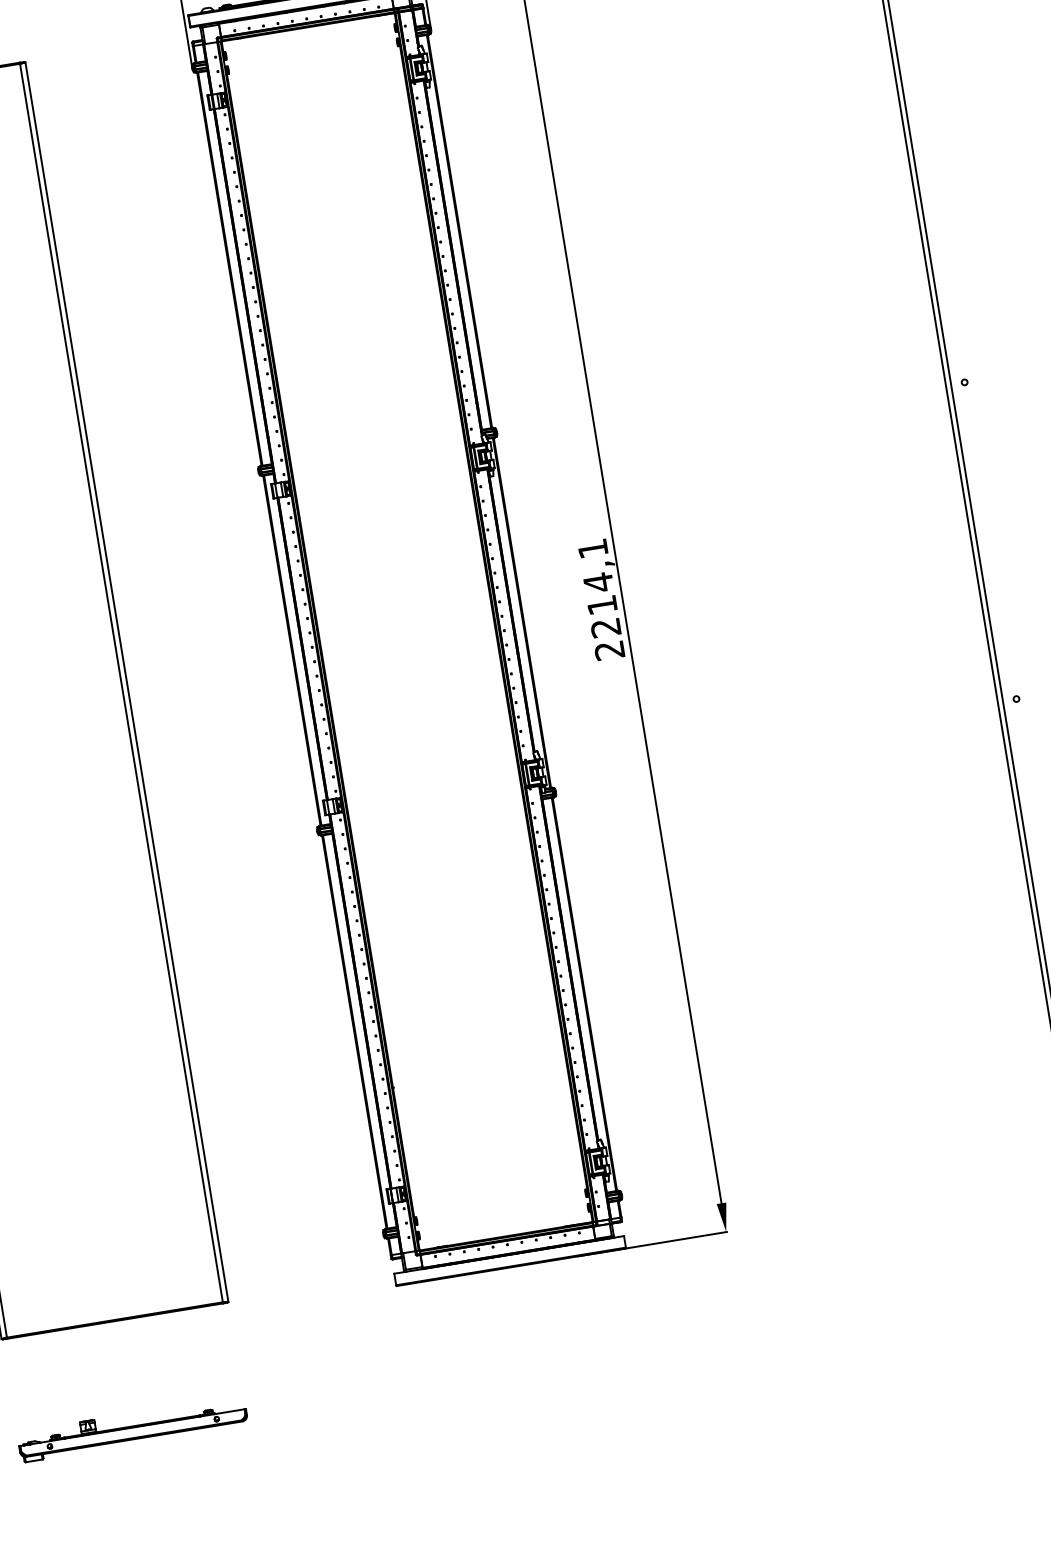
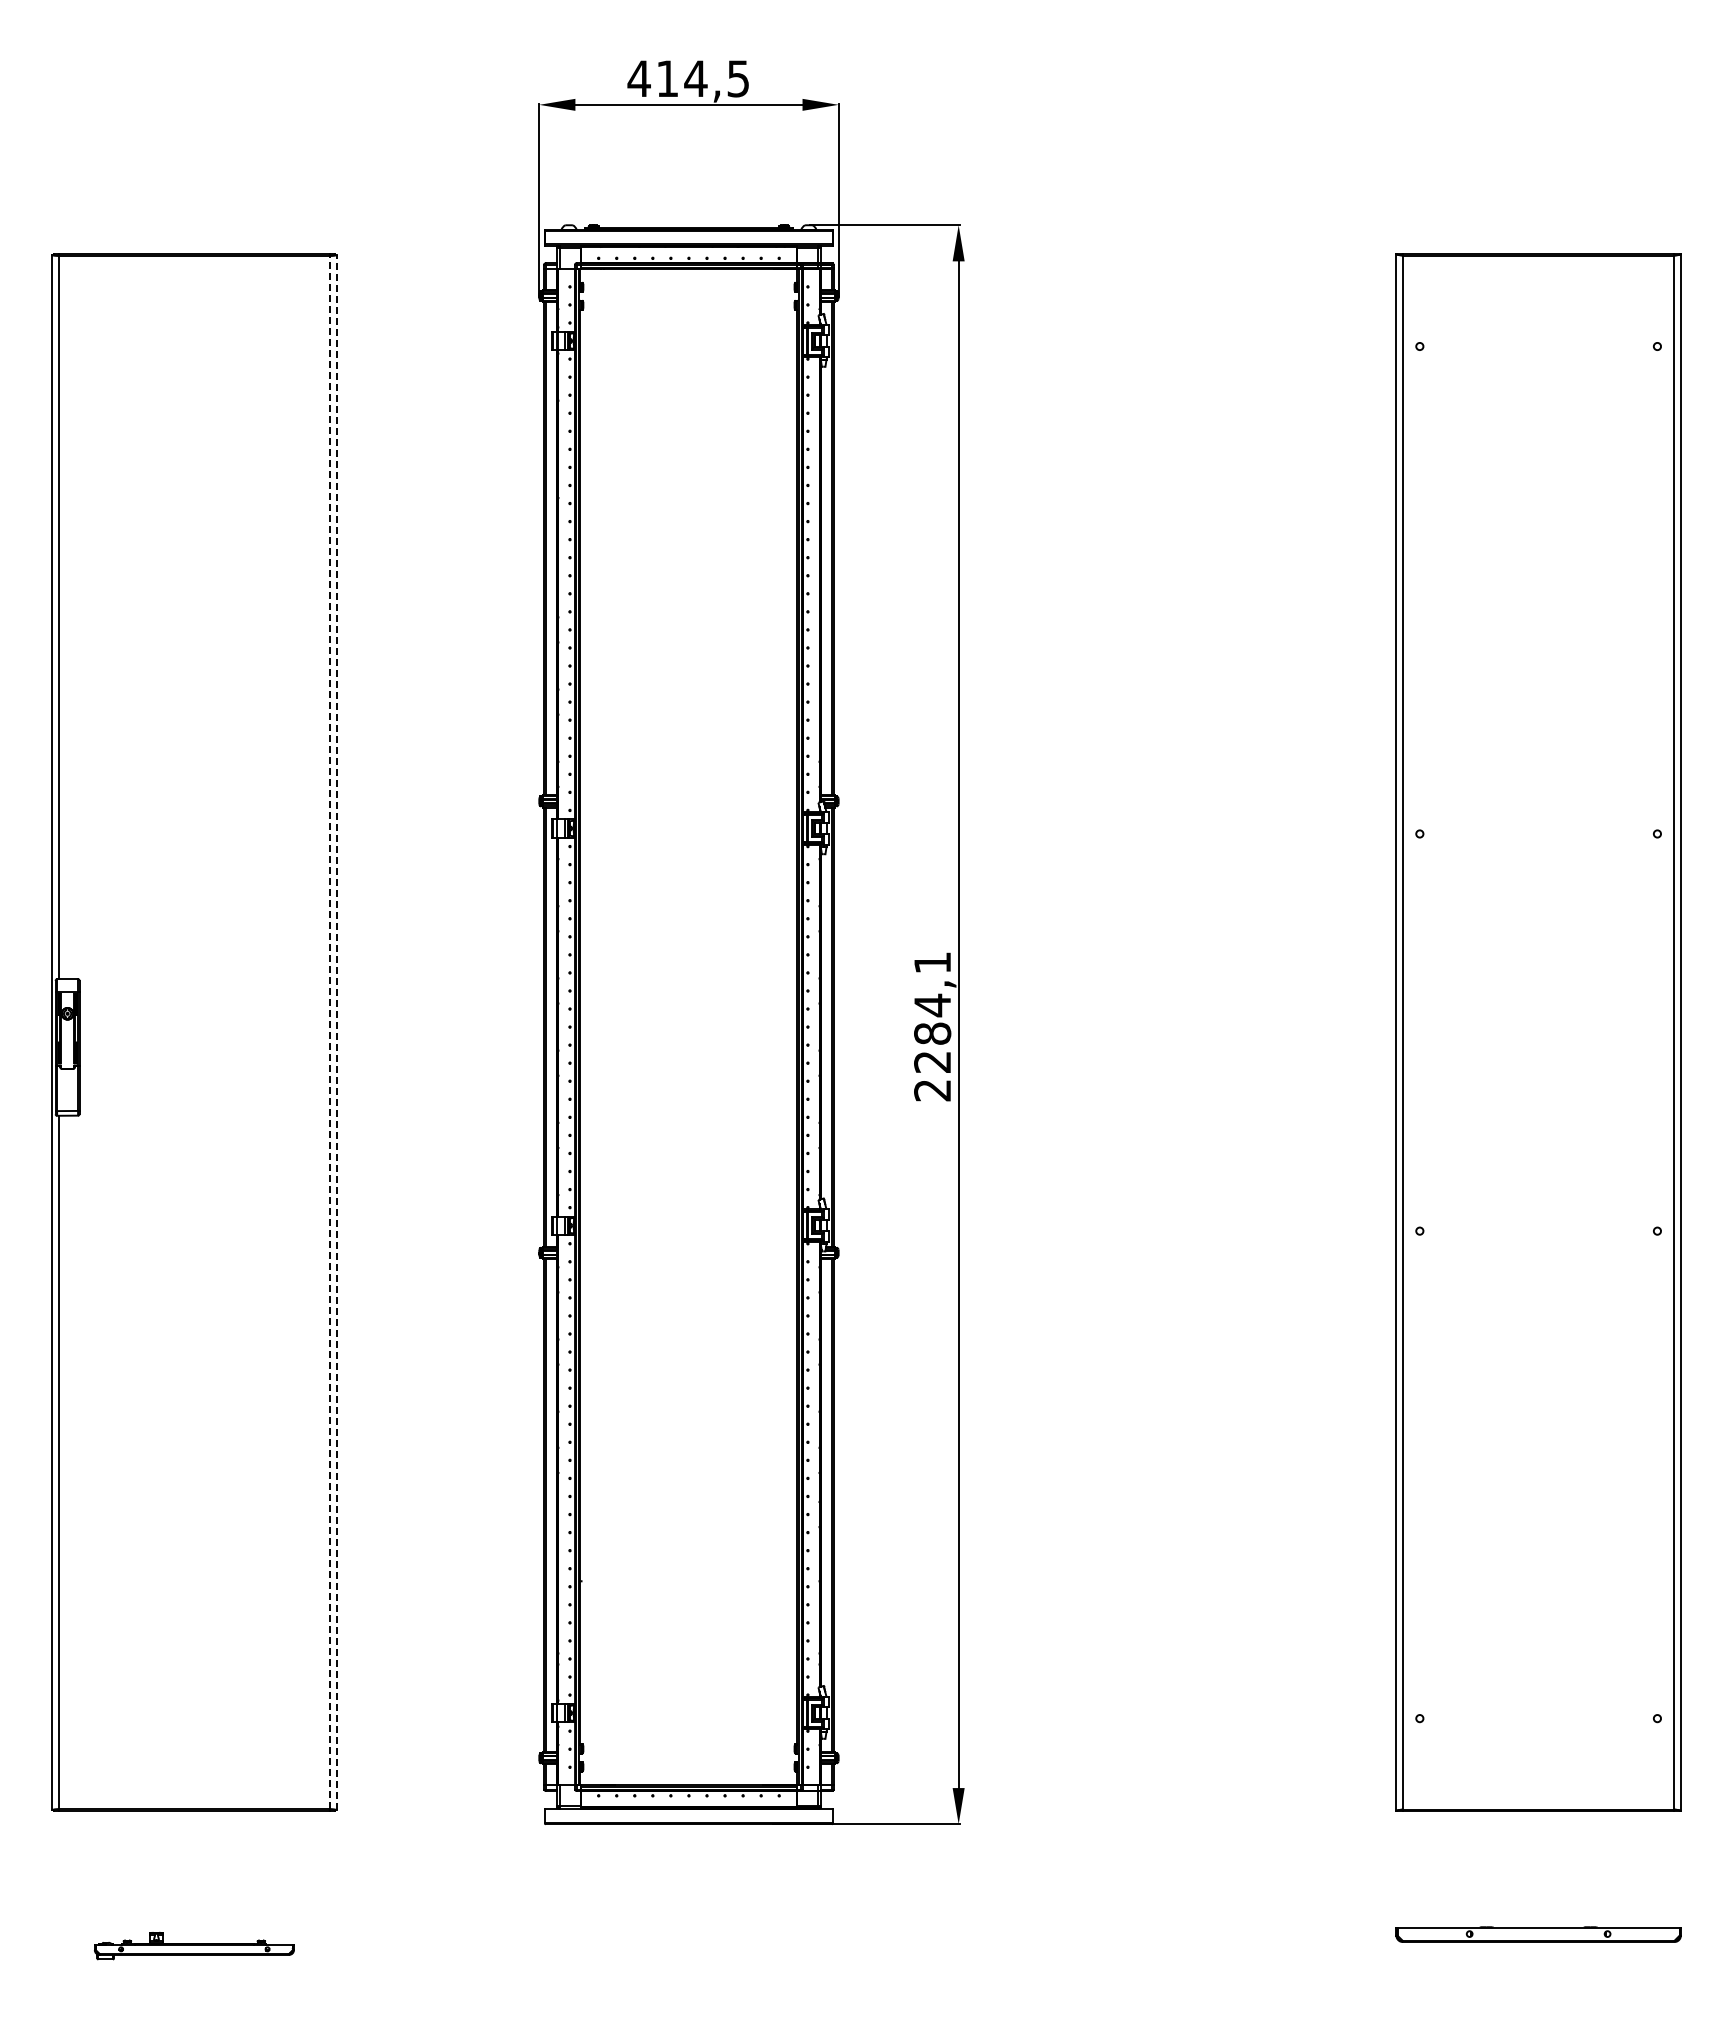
text: (602, 605) -> (932, 1033), 2214,1 -> 2284,1
line: (126, 682) -> (336, 1032), solid -> dashed
line: (121, 683) -> (329, 1032), solid -> dashed
part: (132, 1428) -> (194, 1945), size x0.7

